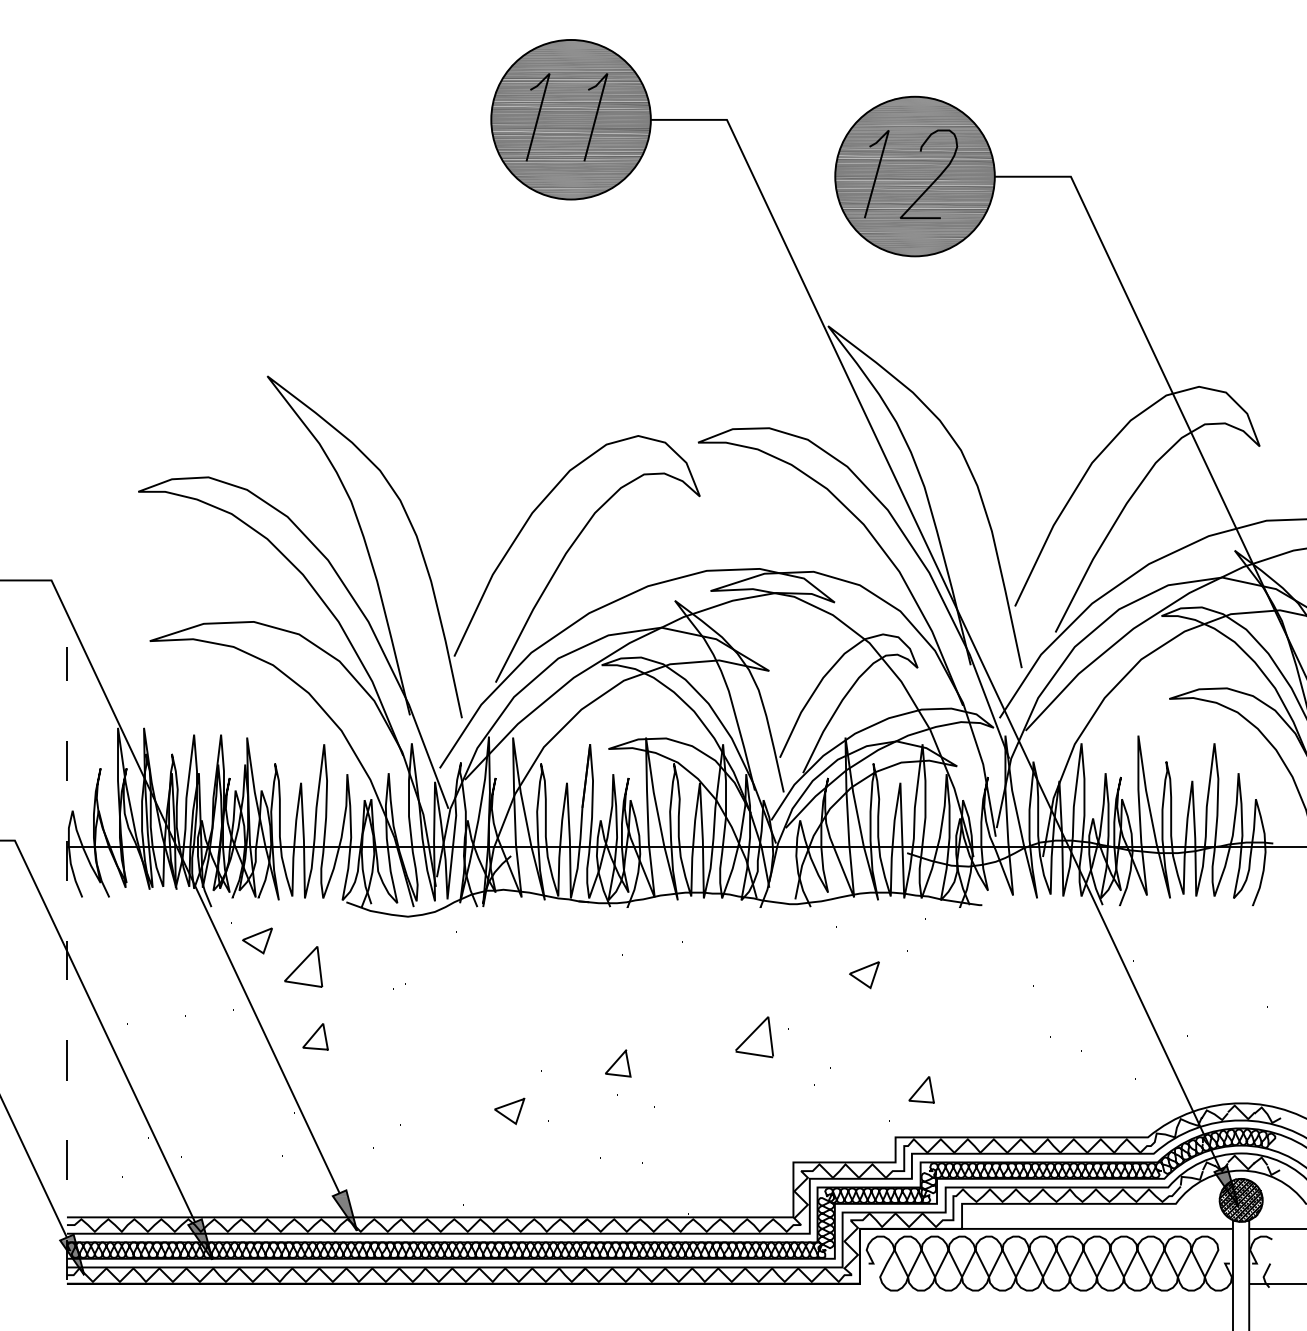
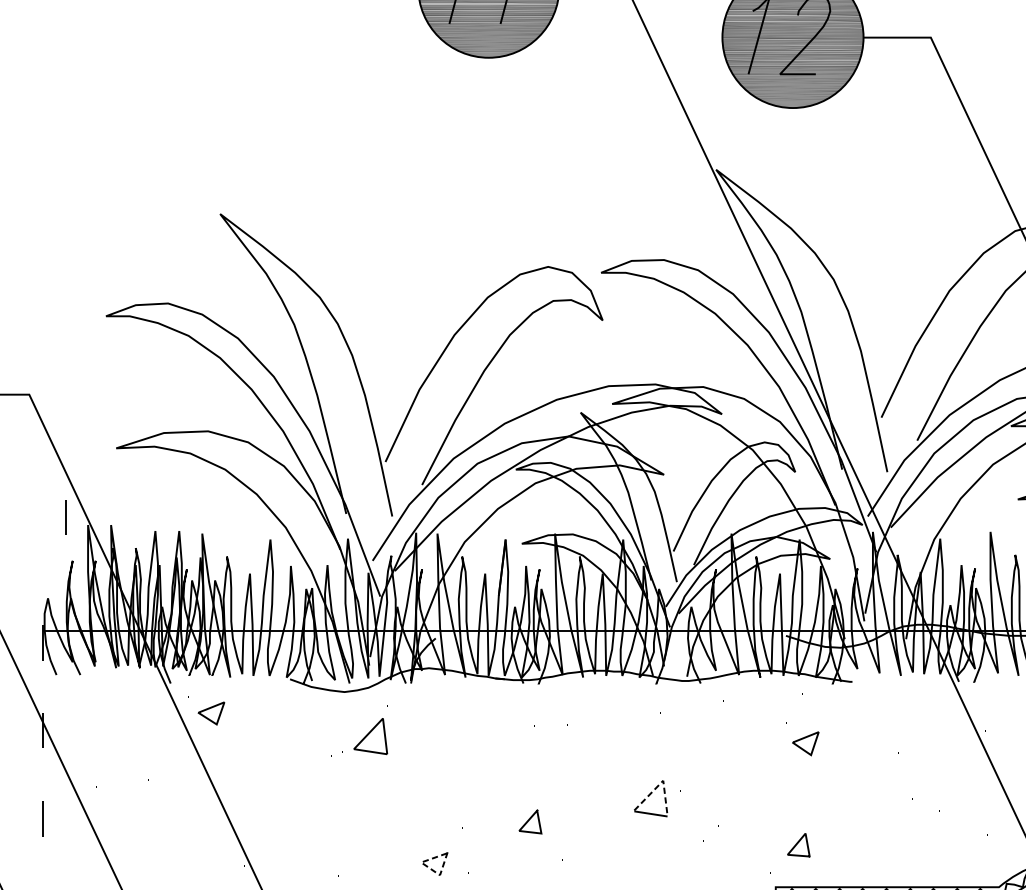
line: (66, 663) -> (42, 468), removed
line: (66, 760) -> (65, 516), moved
part: (303, 966) -> (370, 736), moved
line: (861, 970) -> (803, 739), moved
line: (766, 1019) -> (661, 782), solid -> dashed
line: (314, 1035) -> (261, 797), removed
line: (503, 1115) -> (429, 867), solid -> dashed

